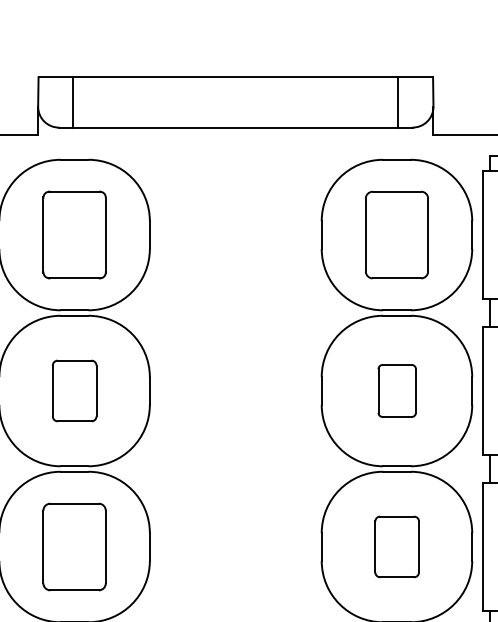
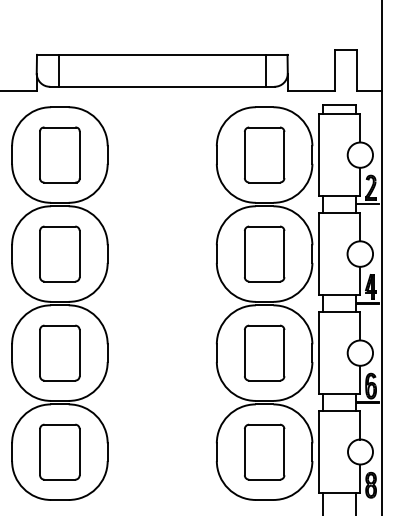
part: (73, 390) -> (59, 253), size x1.43
part: (396, 390) -> (264, 253), size x1.67
part: (396, 546) -> (264, 352), size x1.43

